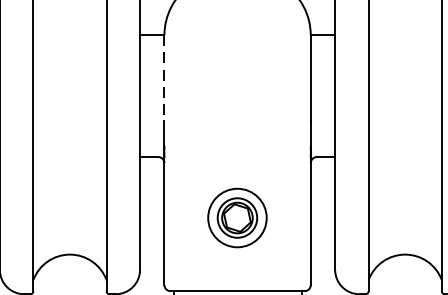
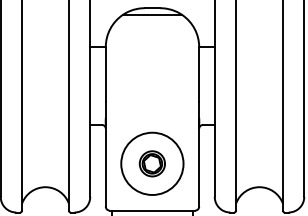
line: (163, 78) -> (105, 74), dashed -> solid
circle: (237, 217) -> (152, 163), size x1.67

